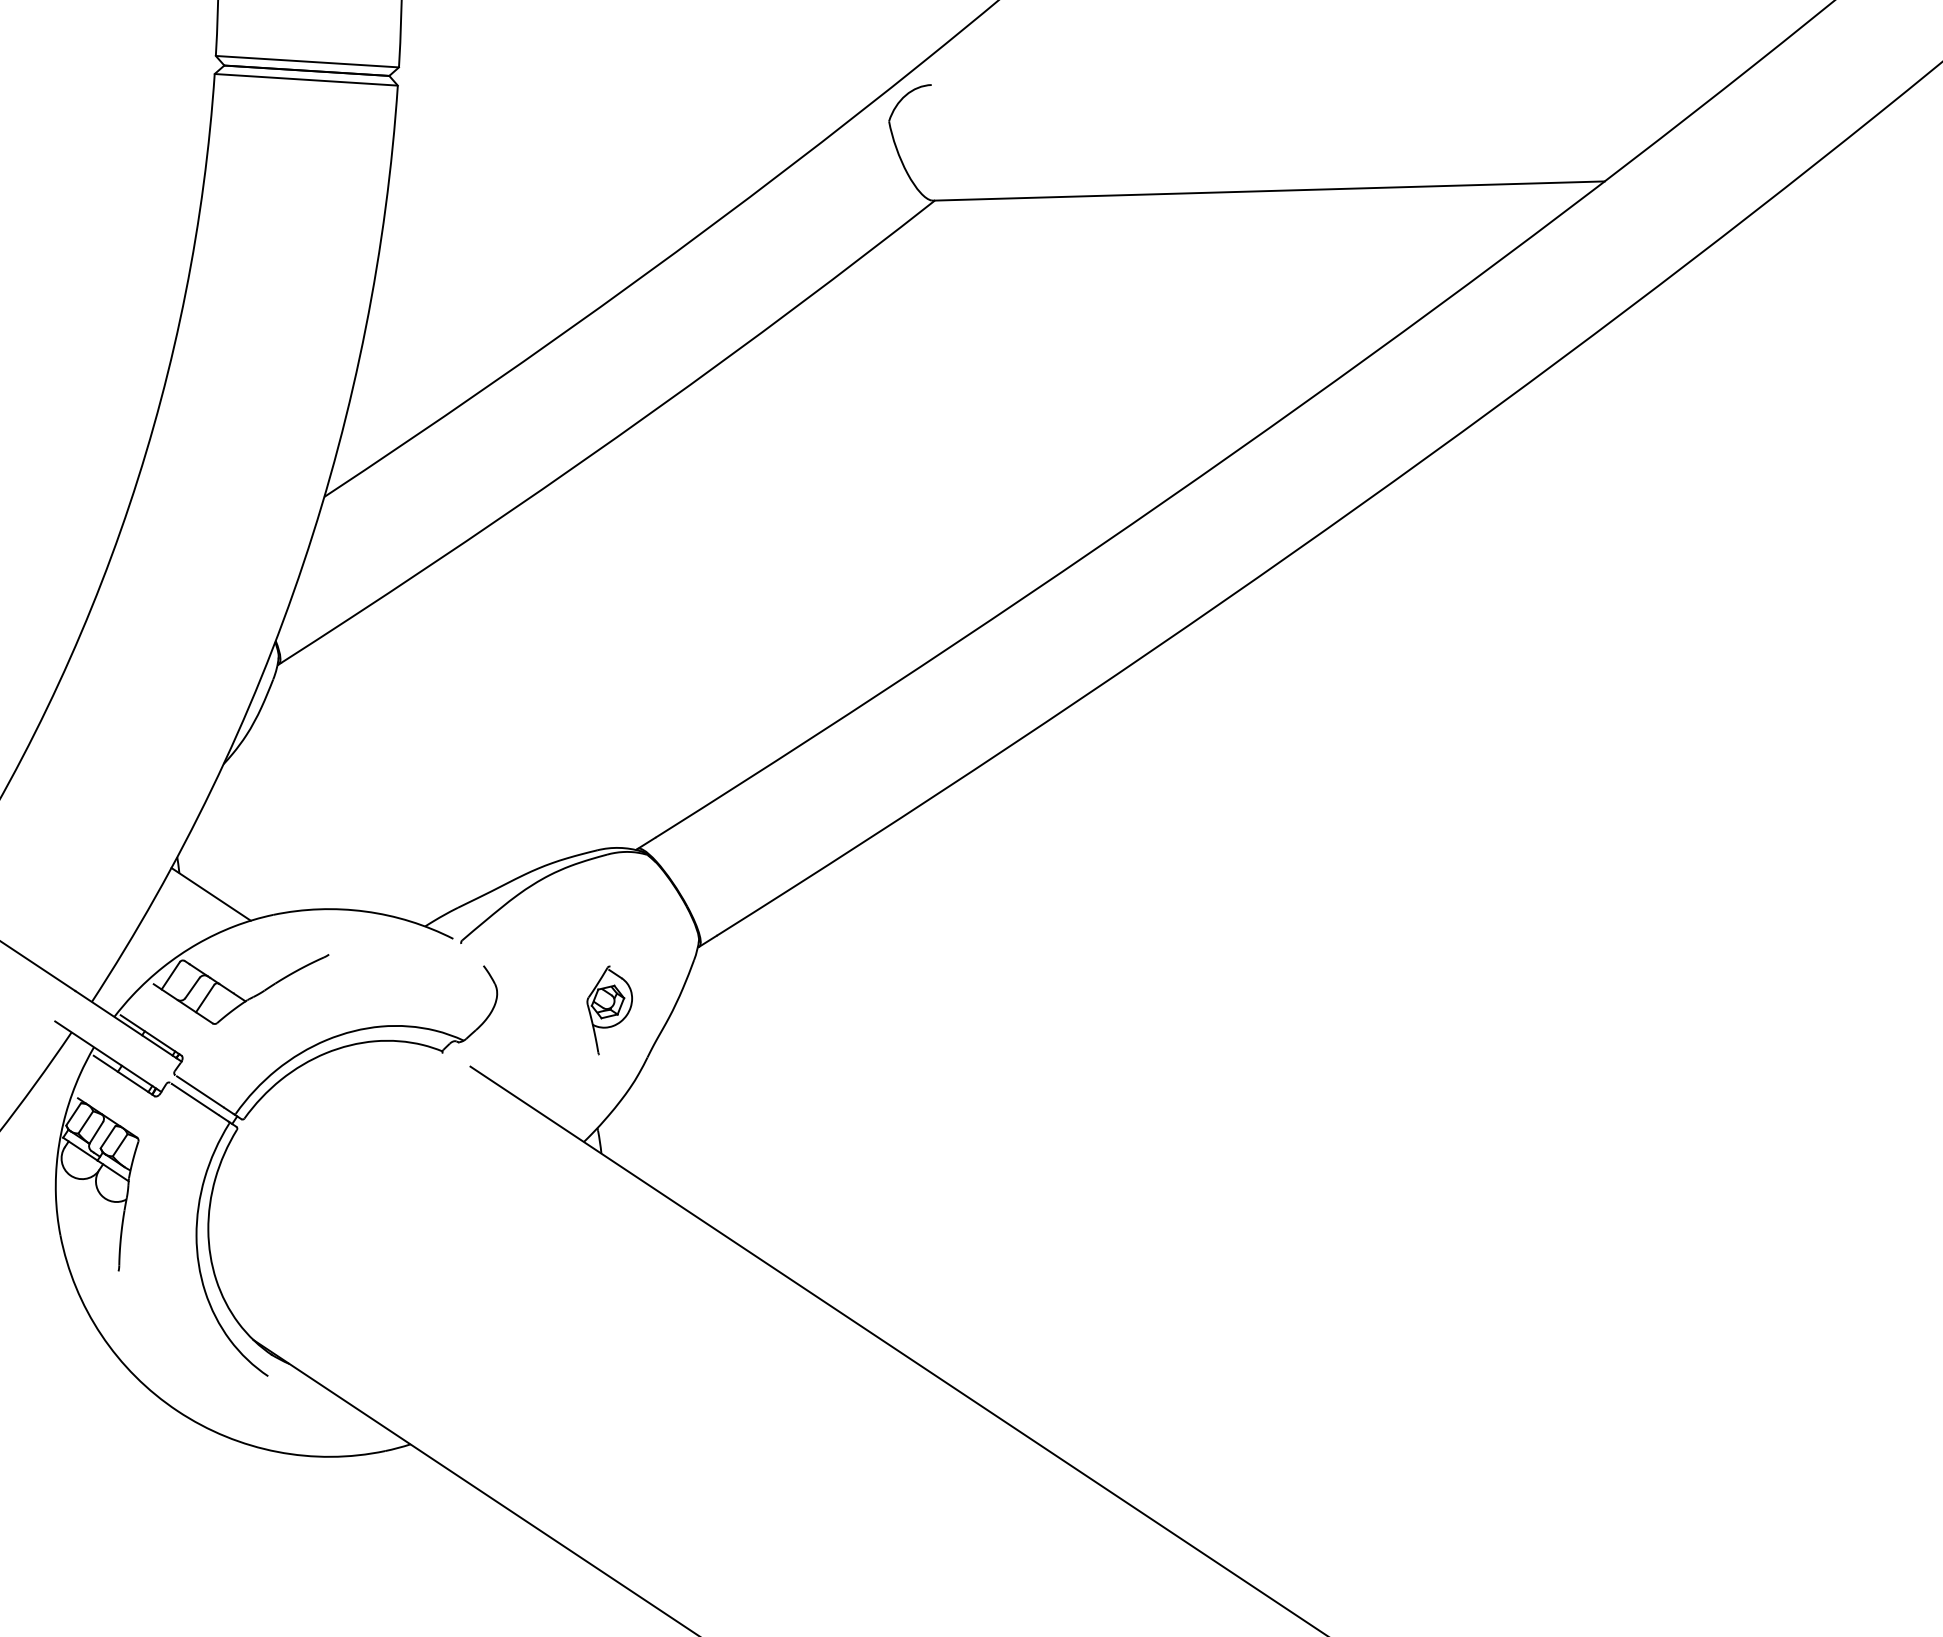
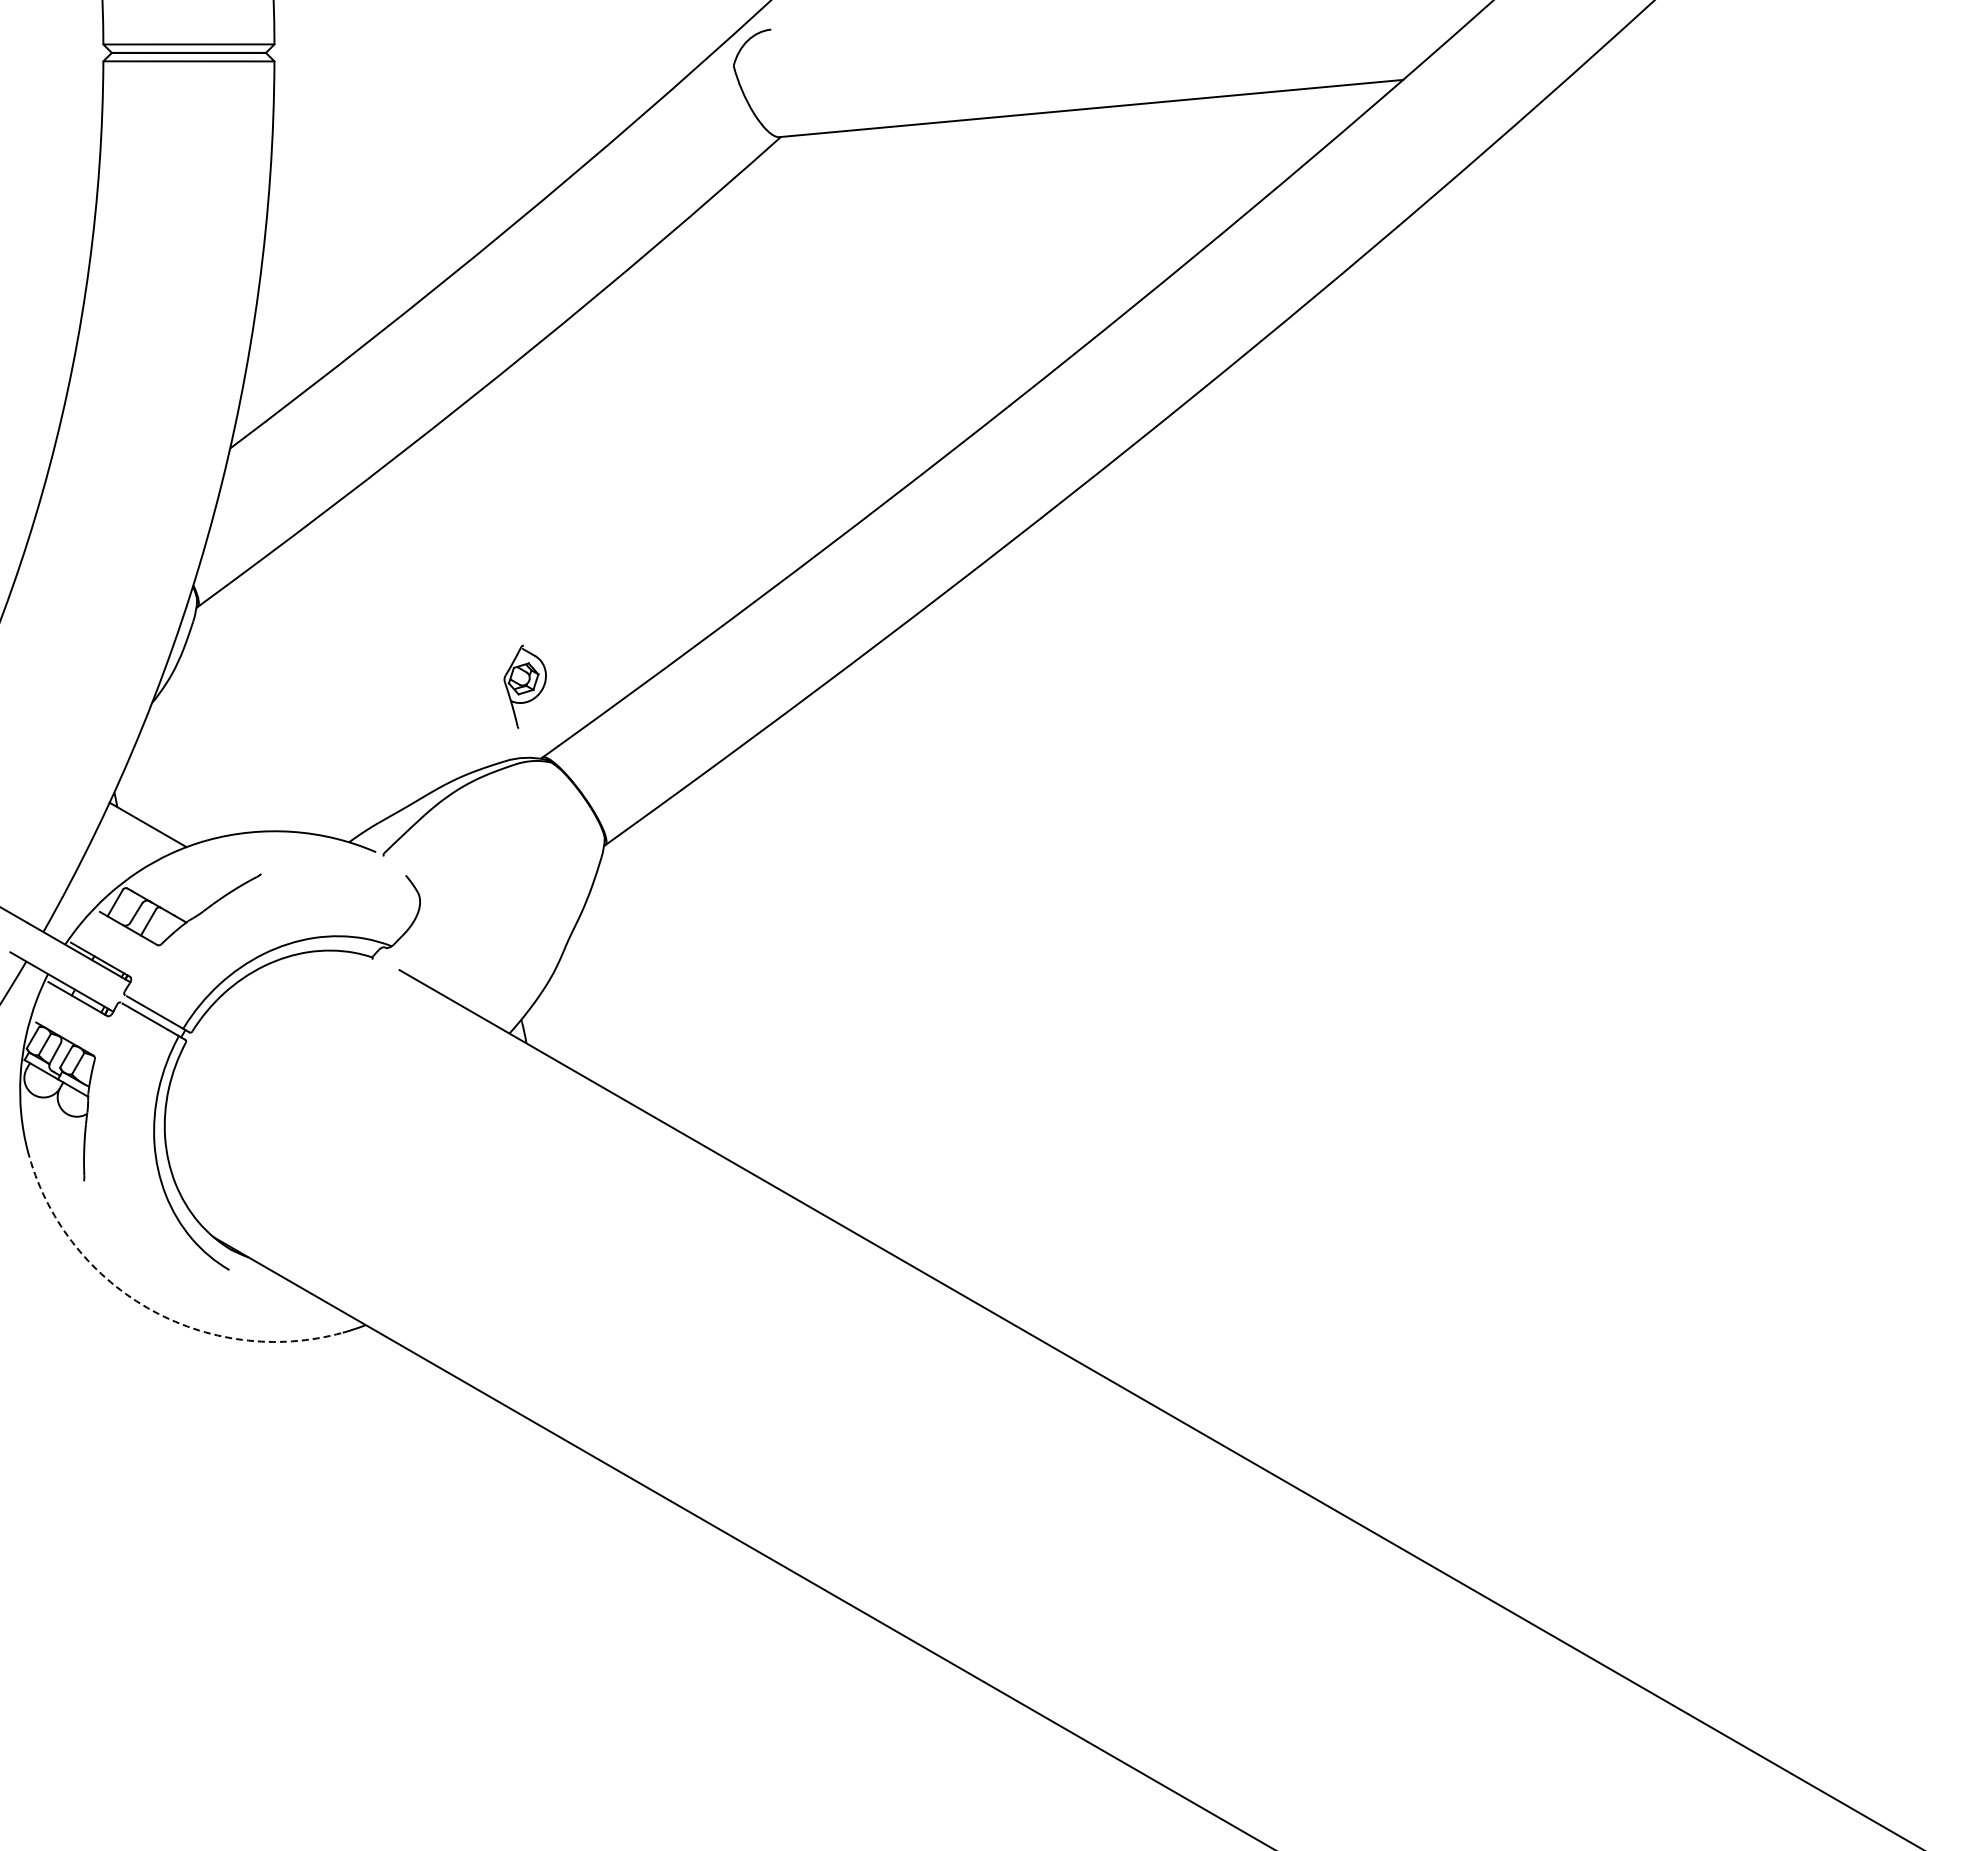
part: (608, 1010) -> (524, 686), moved
arc: (178, 1410) -> (147, 1307), solid -> dashed

